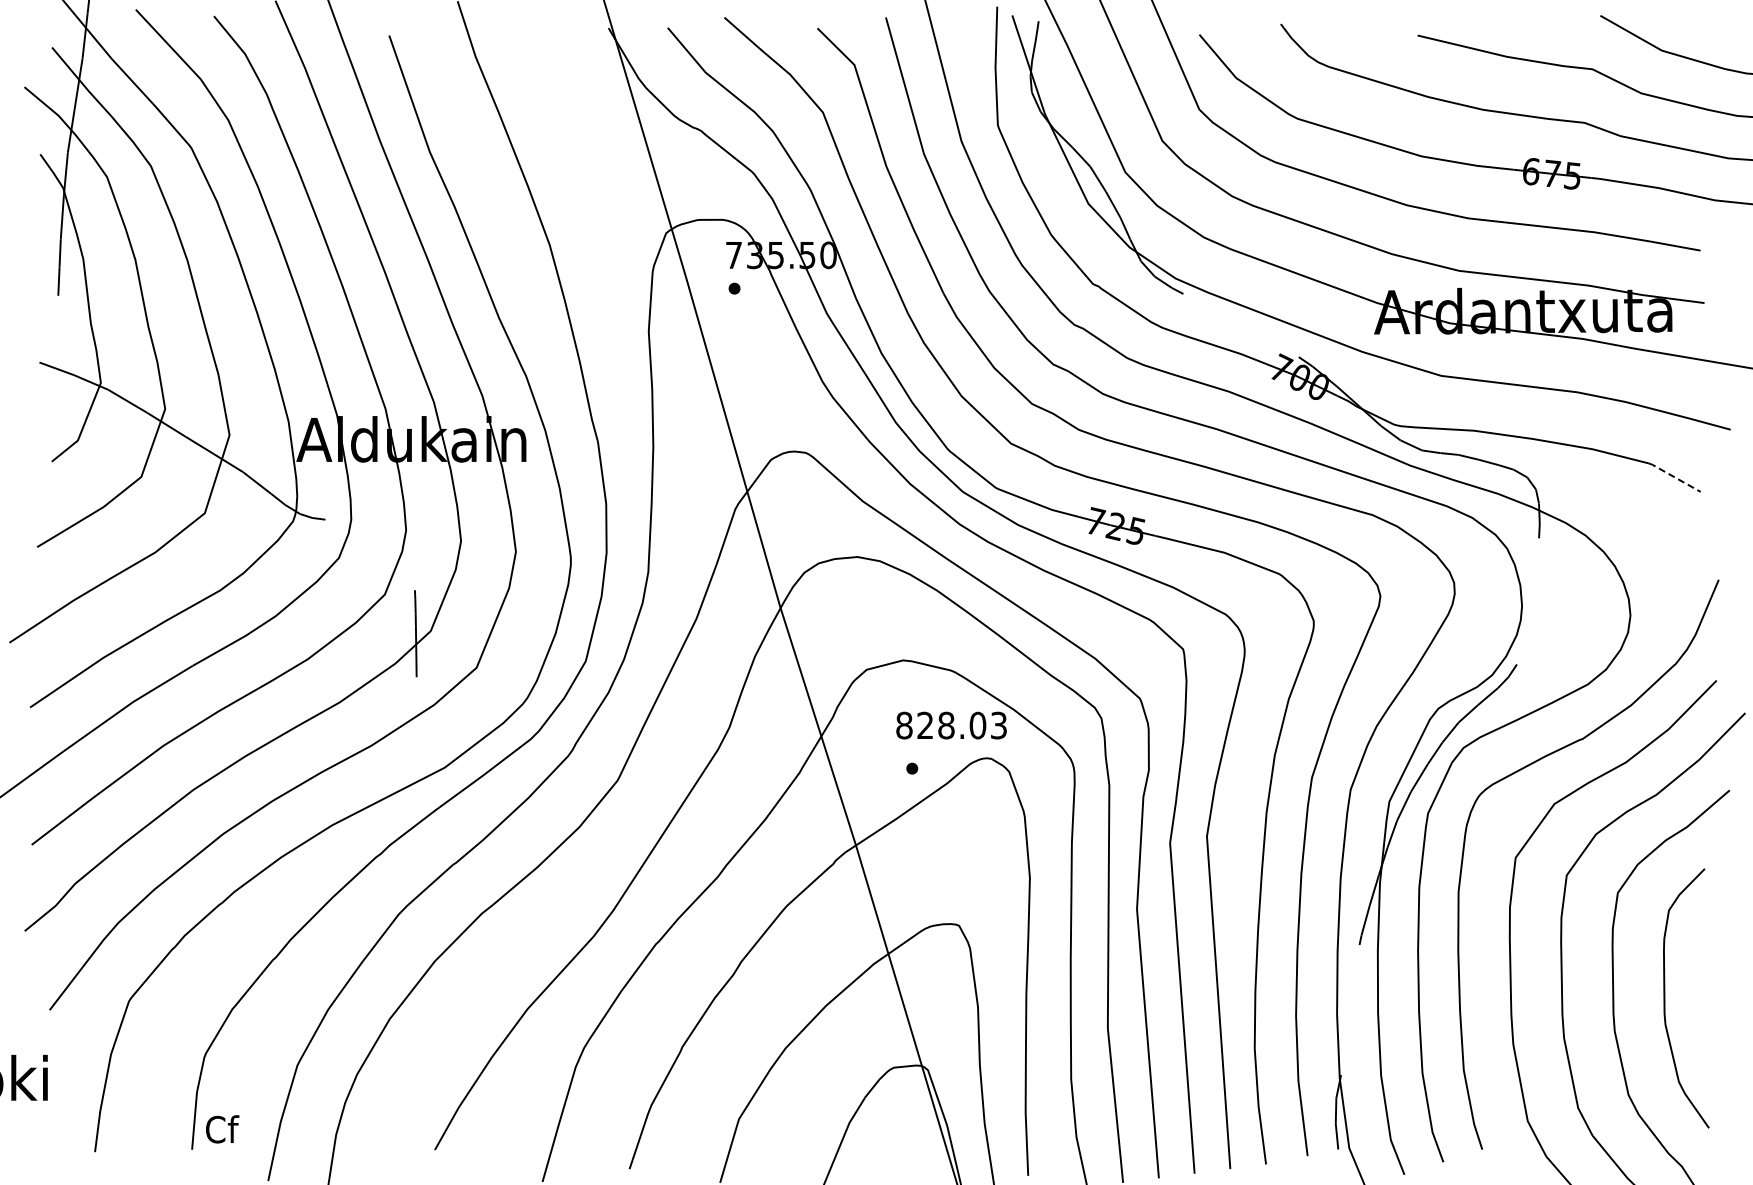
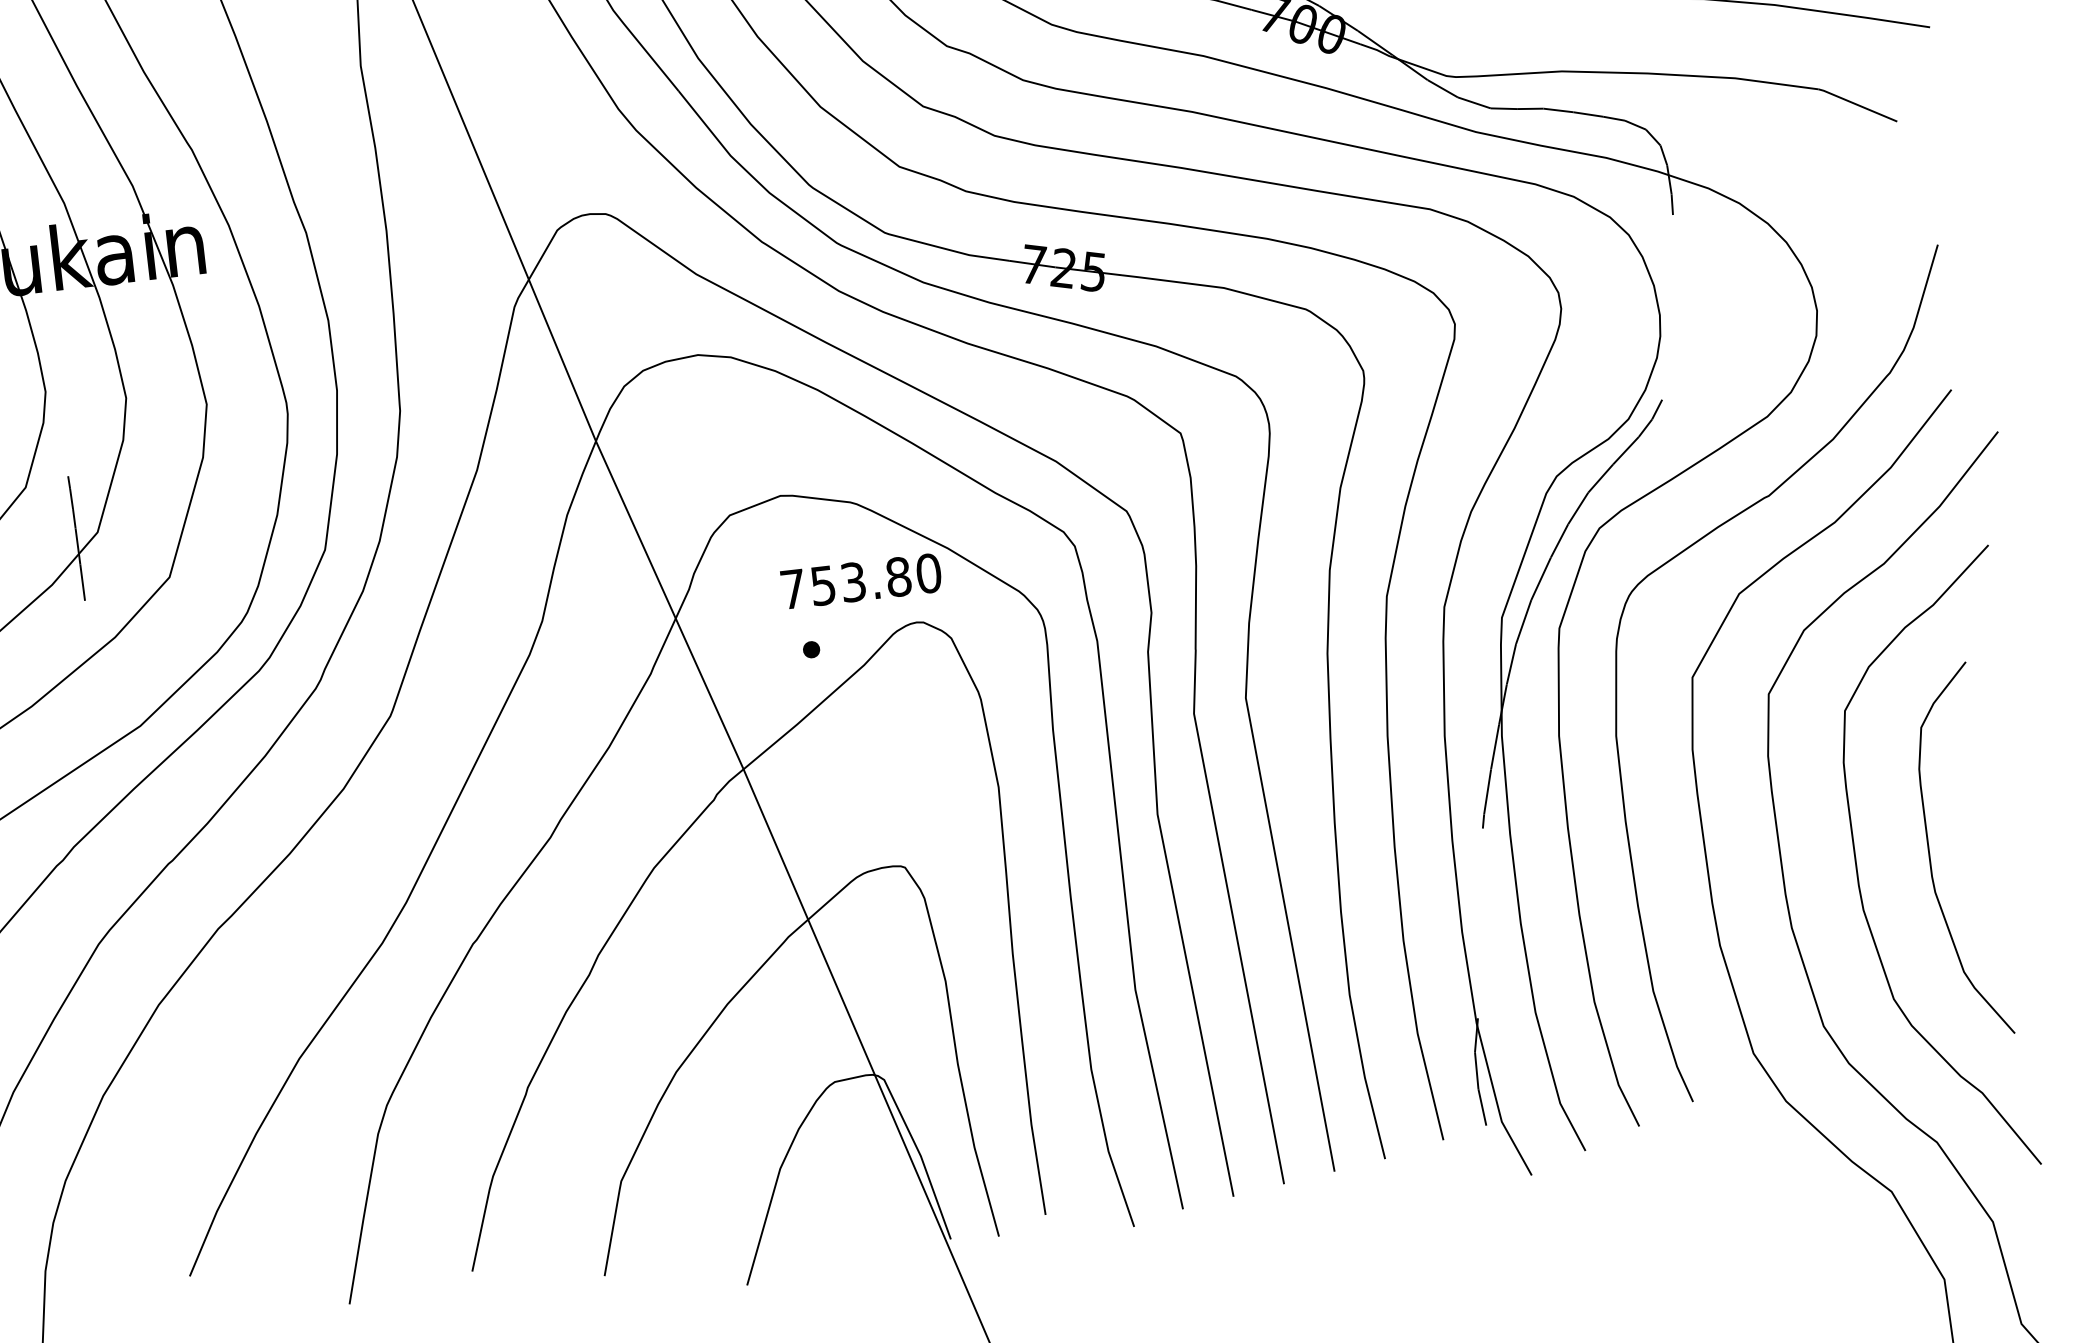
line: (1674, 477) -> (1857, 105), dashed -> solid
text: (951, 725) -> (860, 581), 828.03 -> 753.80

